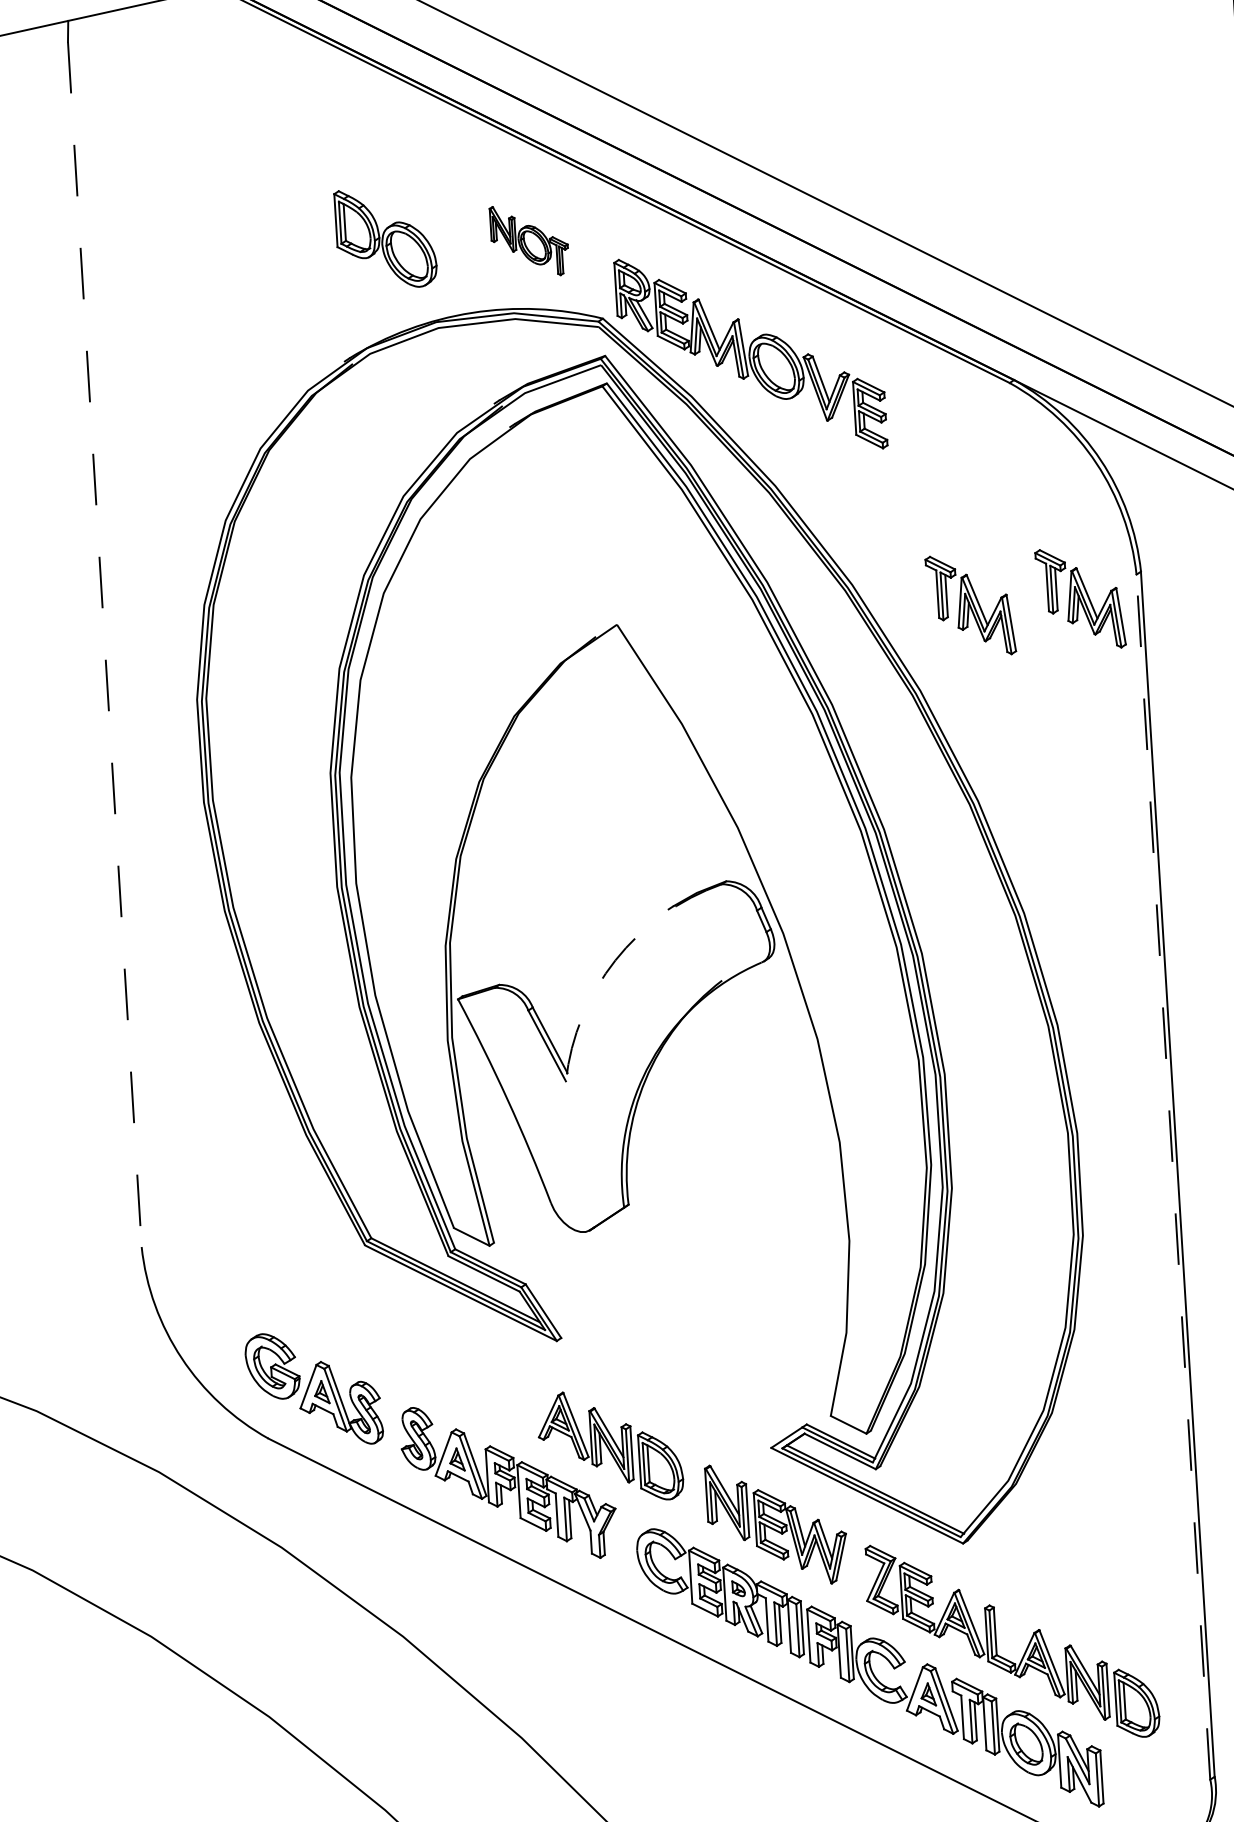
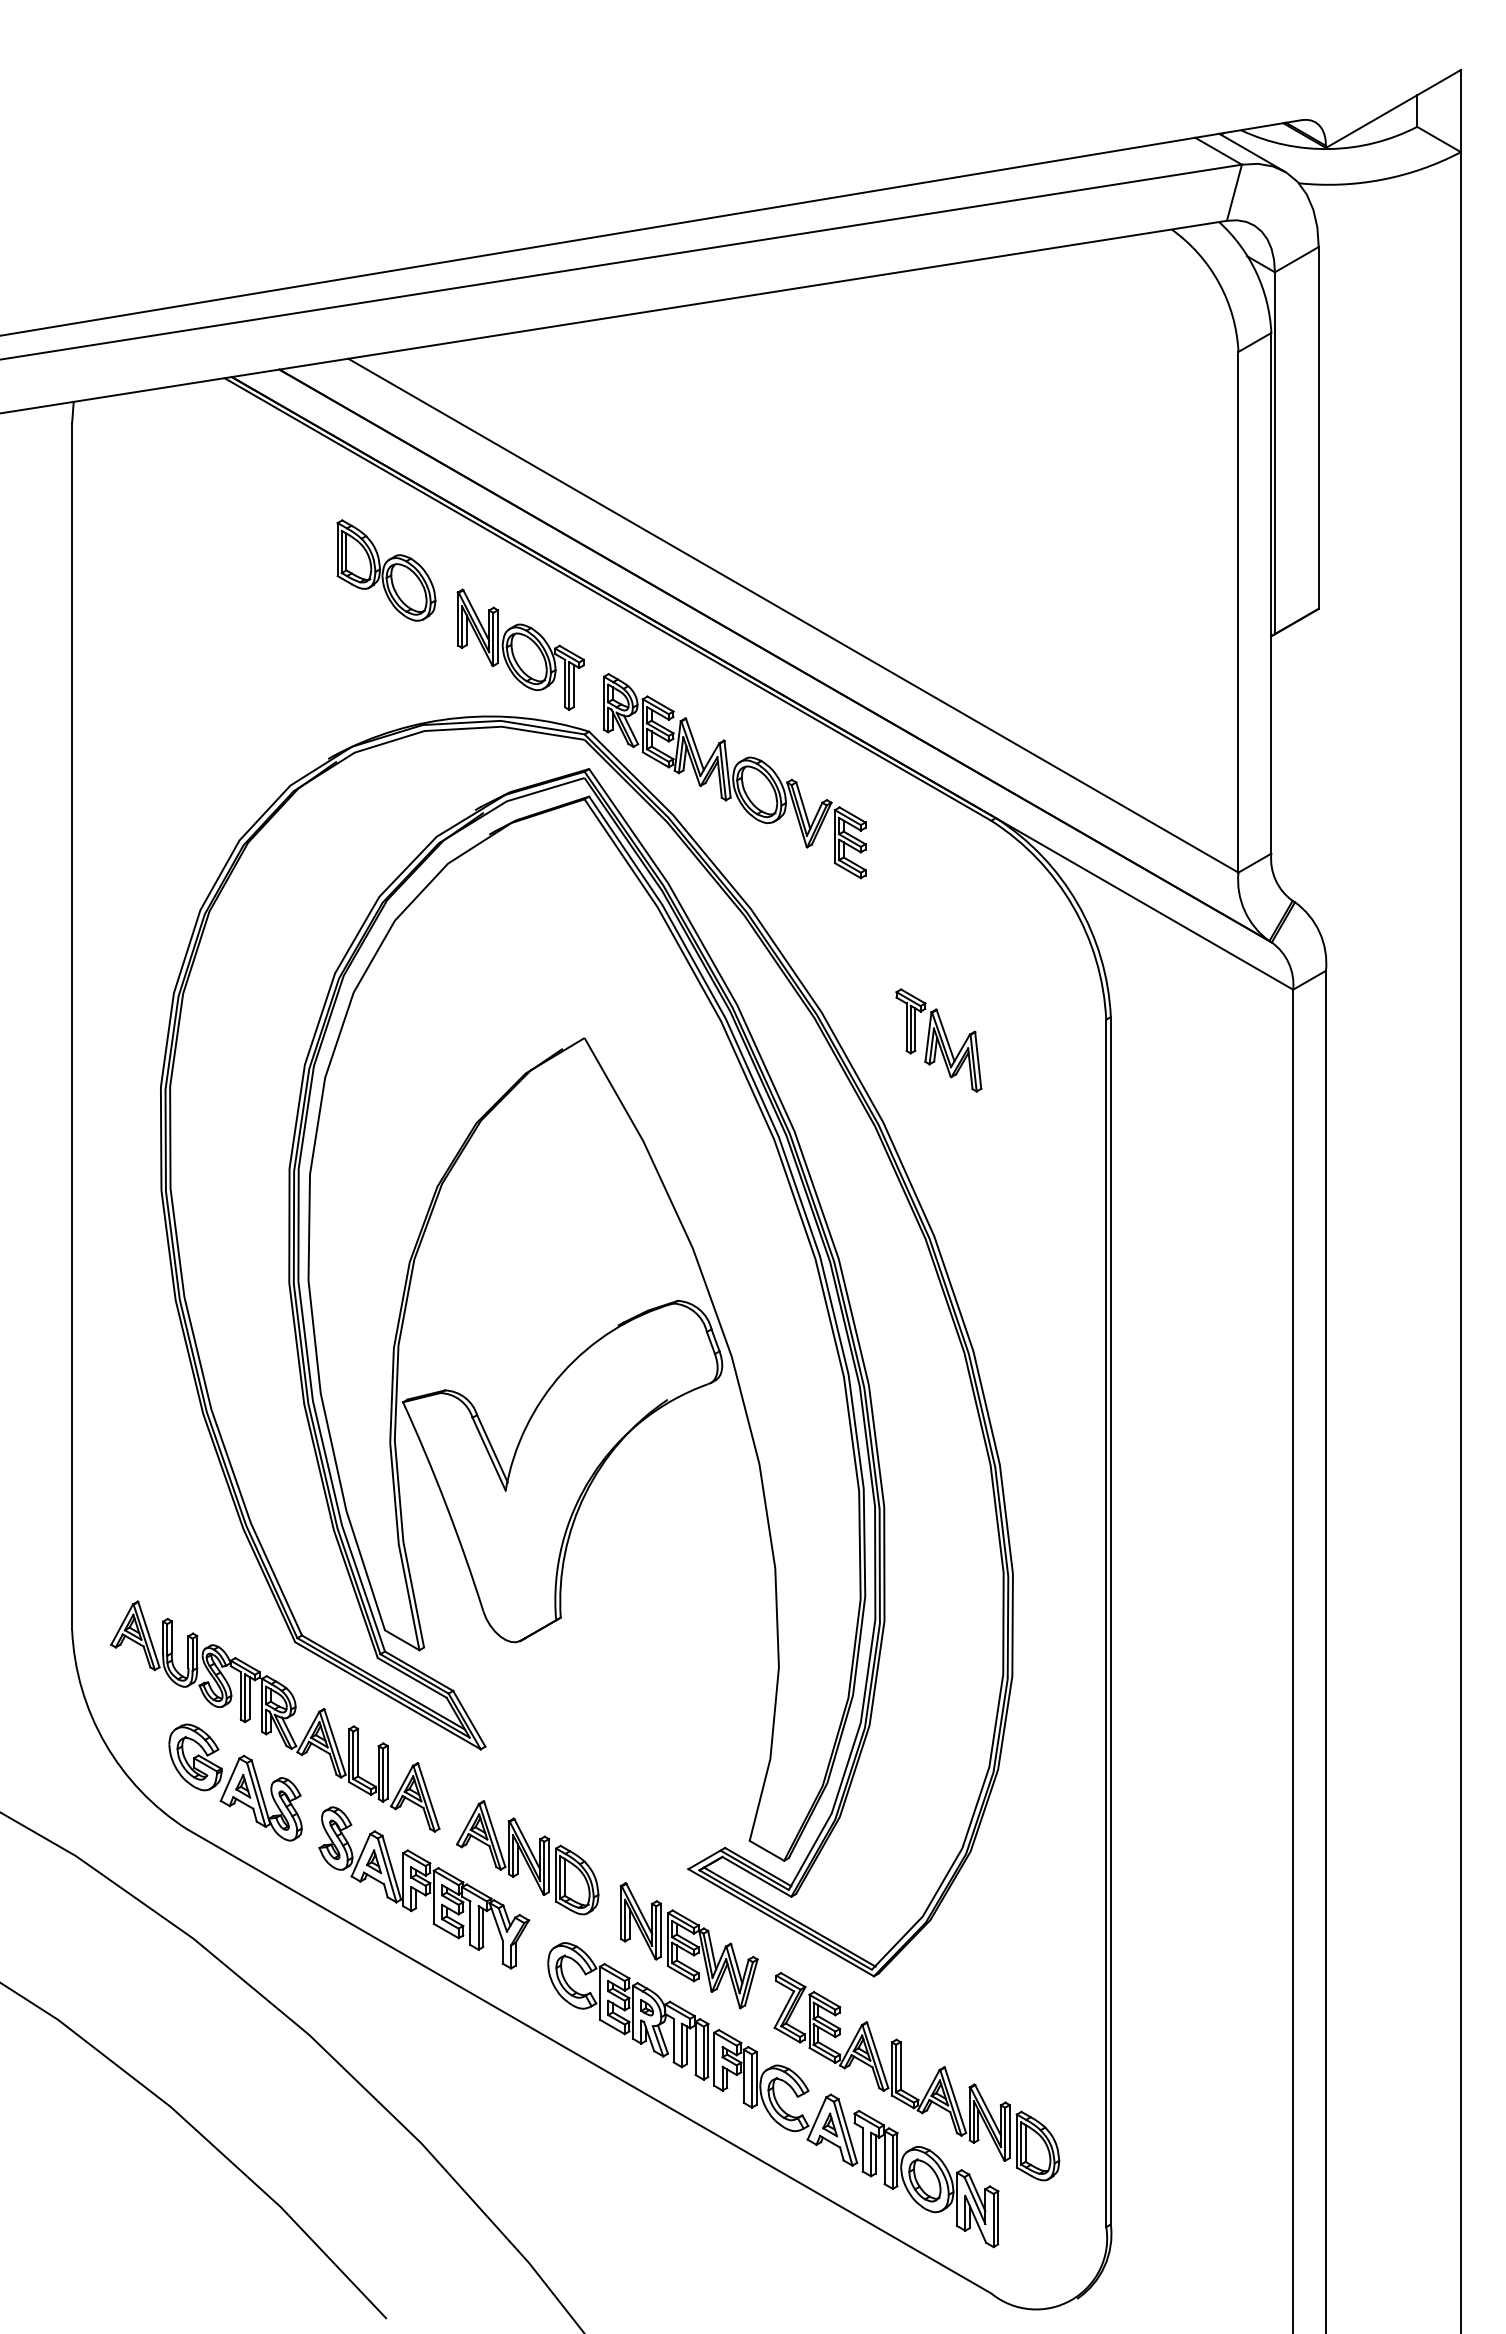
part: (385, 238) -> (386, 570), moved
part: (529, 240) -> (520, 649), size x1.67
part: (1080, 598) -> (1048, 1040), removed
line: (105, 644) -> (72, 1026), dashed -> solid
arc: (615, 959) -> (562, 1372), dashed -> solid
line: (1173, 1177) -> (1106, 1623), dashed -> solid
part: (349, 1320) -> (275, 1716), added

